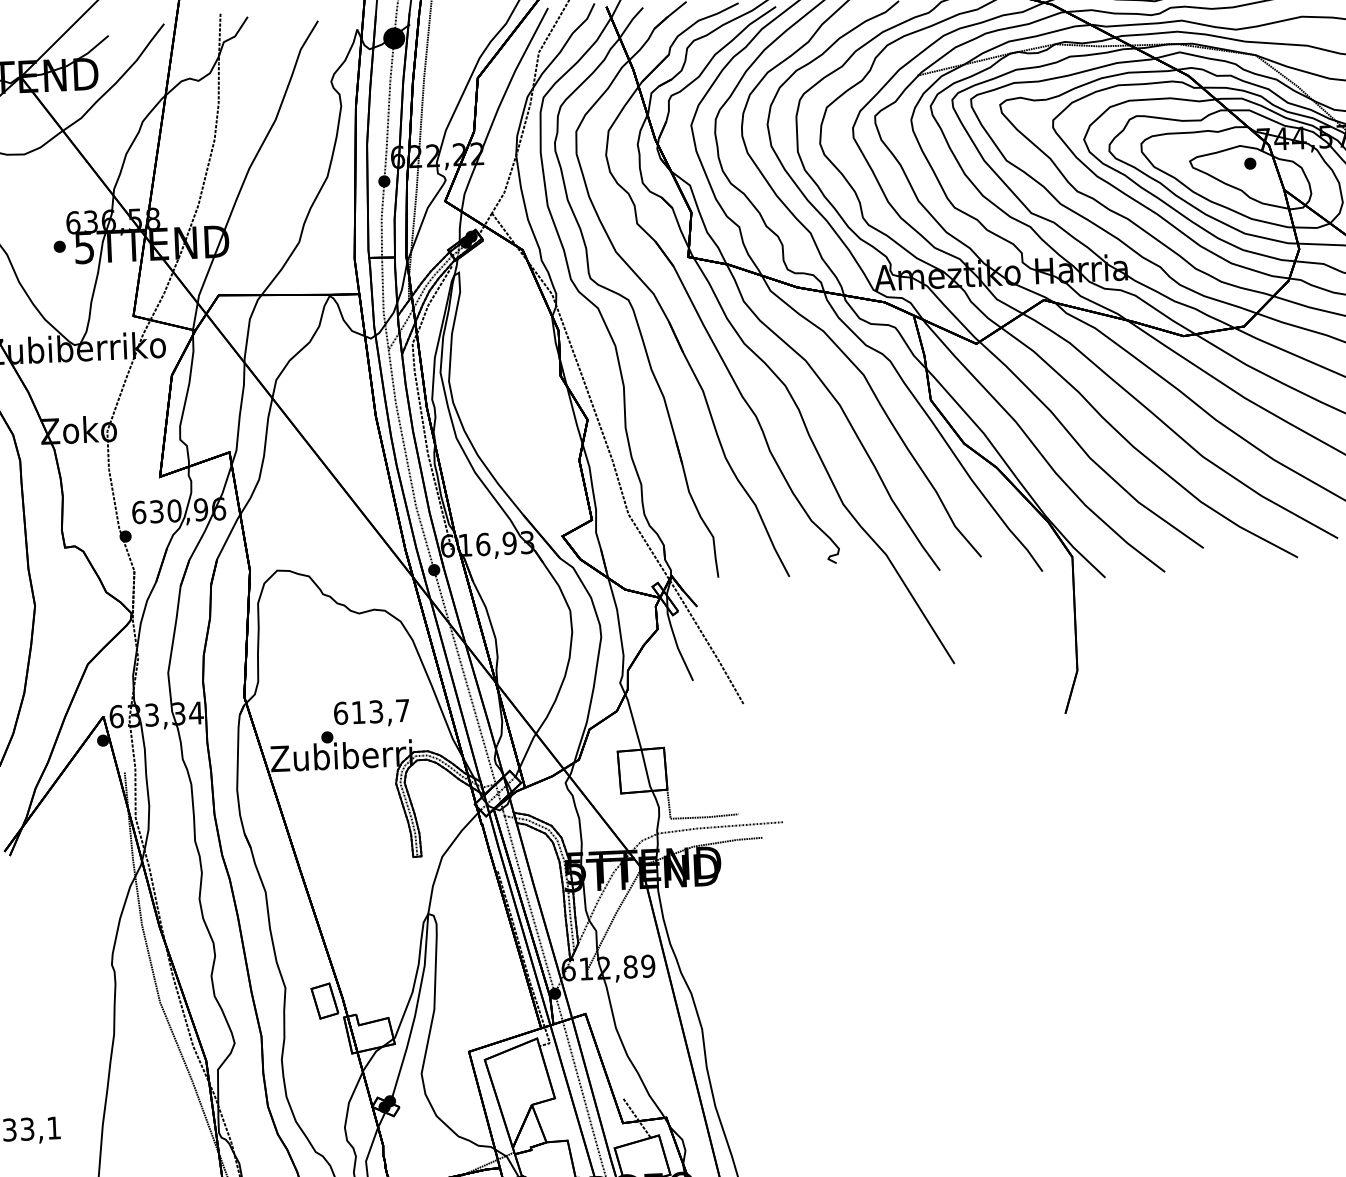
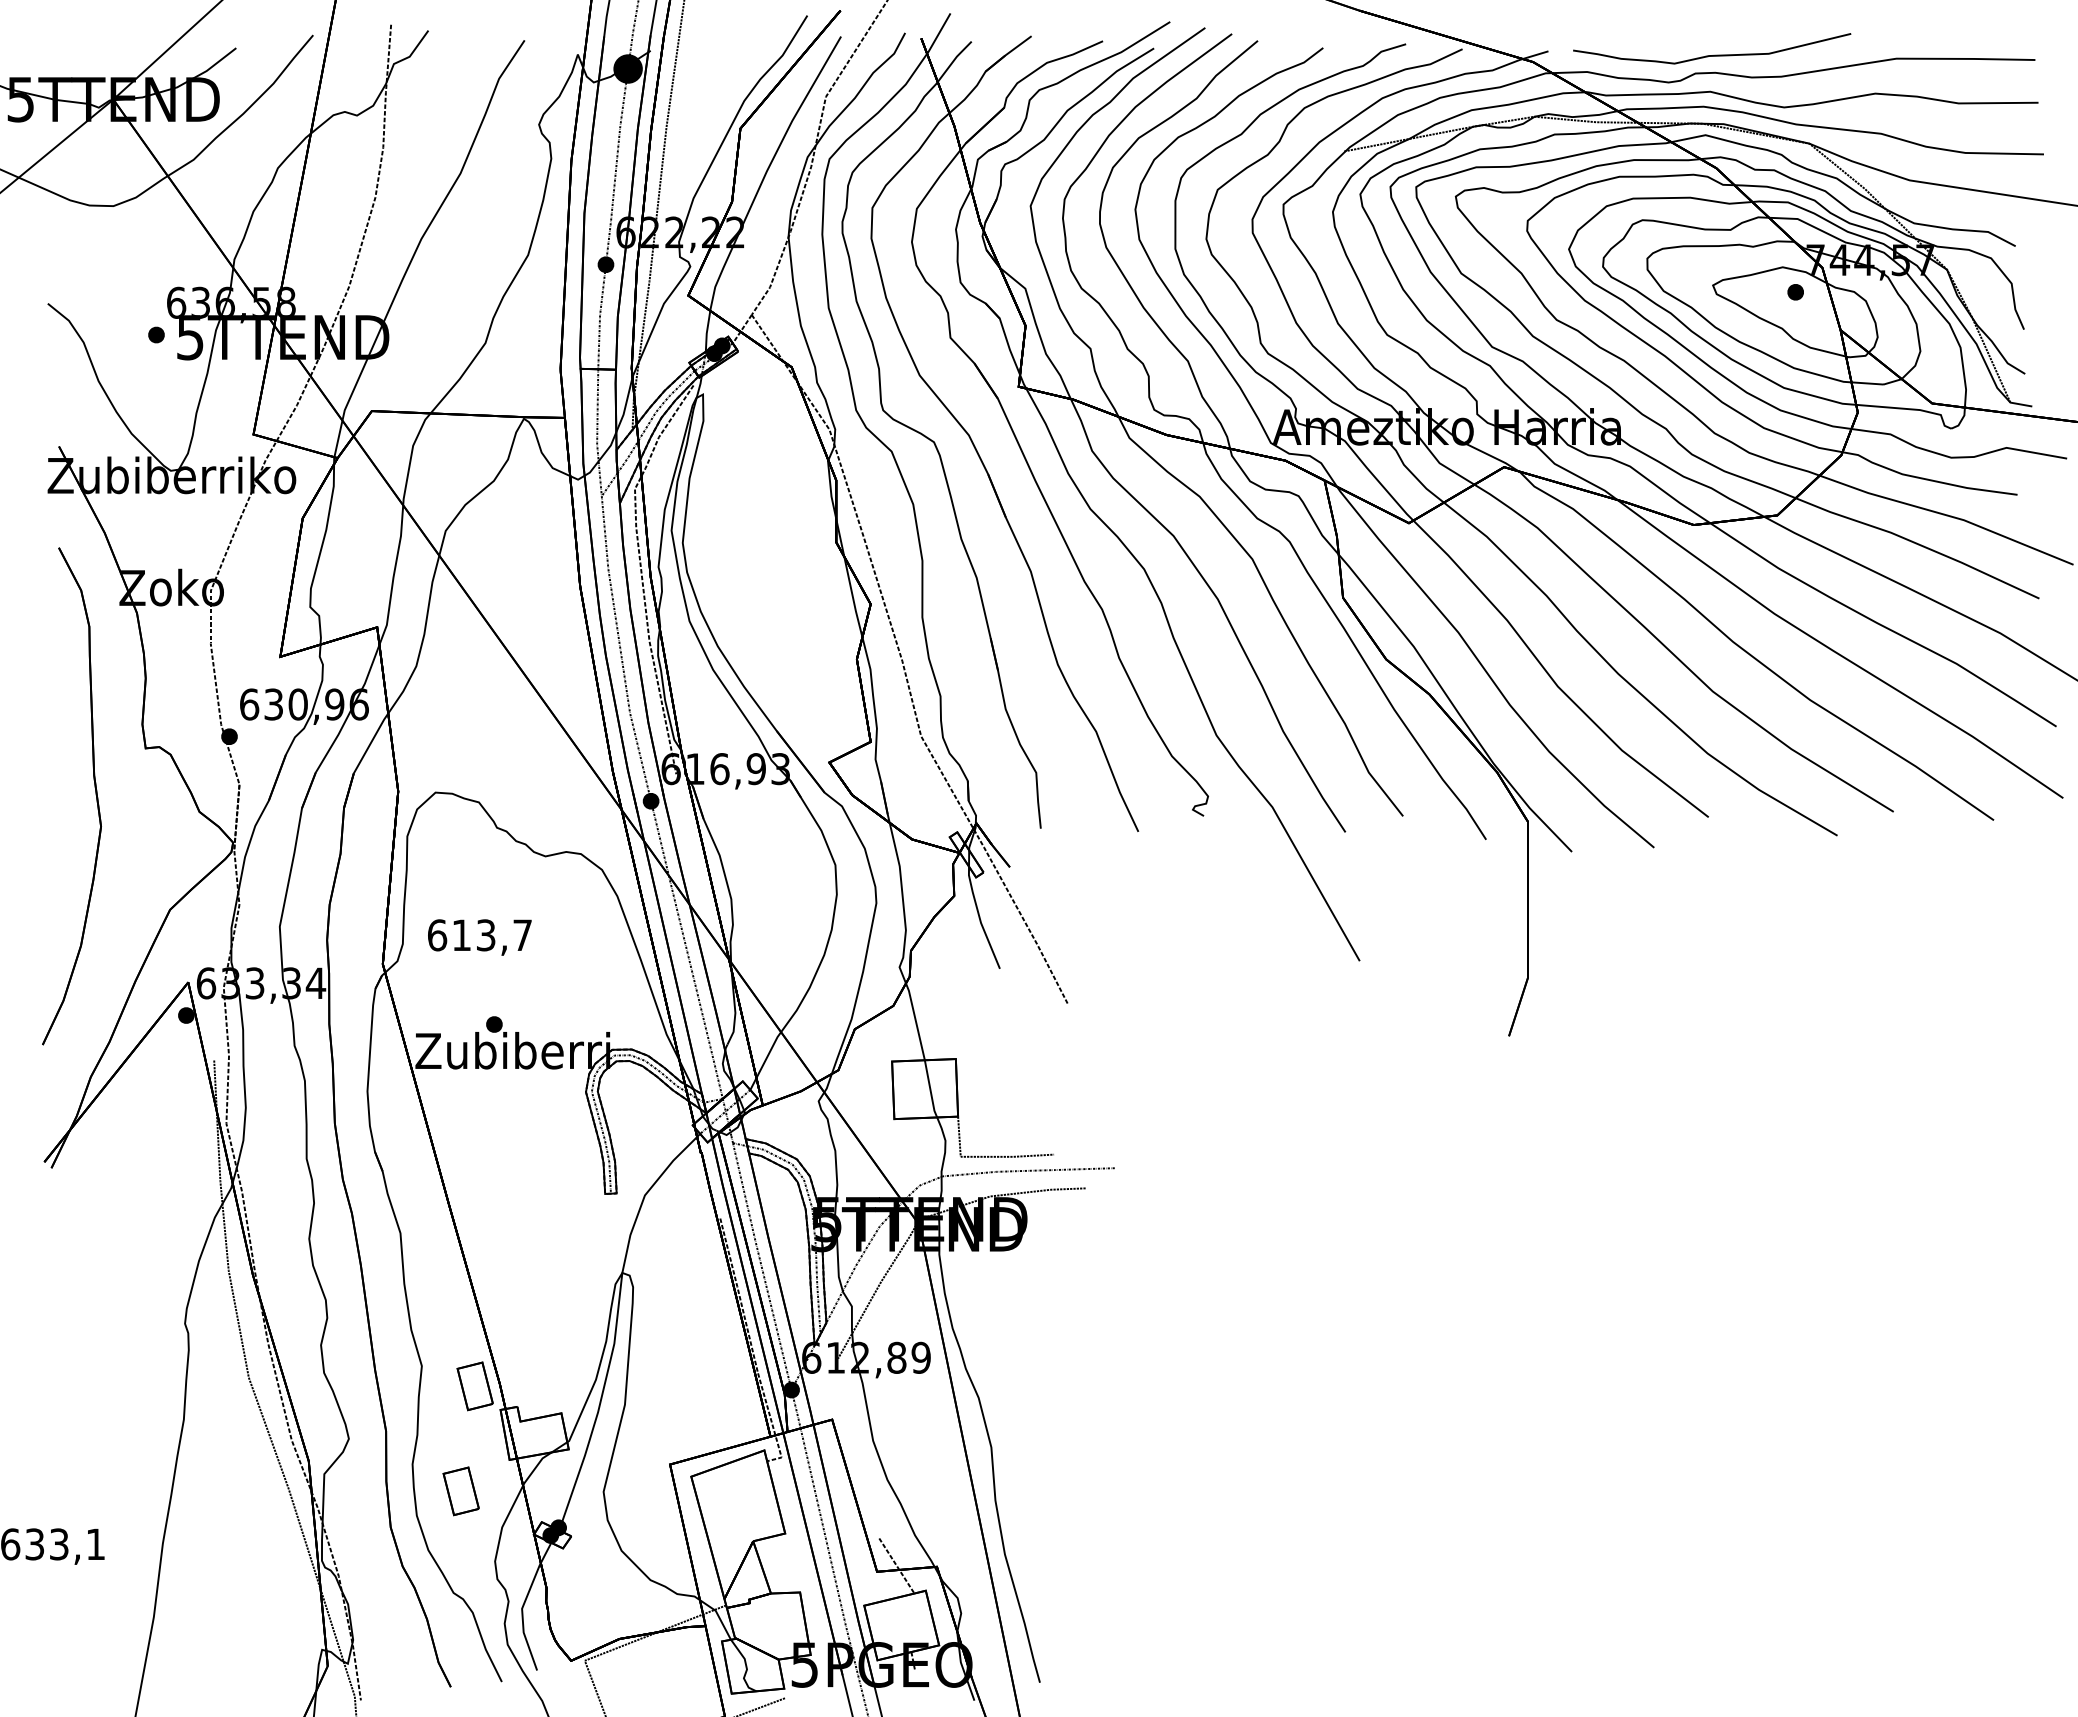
text: (371, 713) -> (479, 937), moved
part: (317, 1078) -> (460, 1491), added

